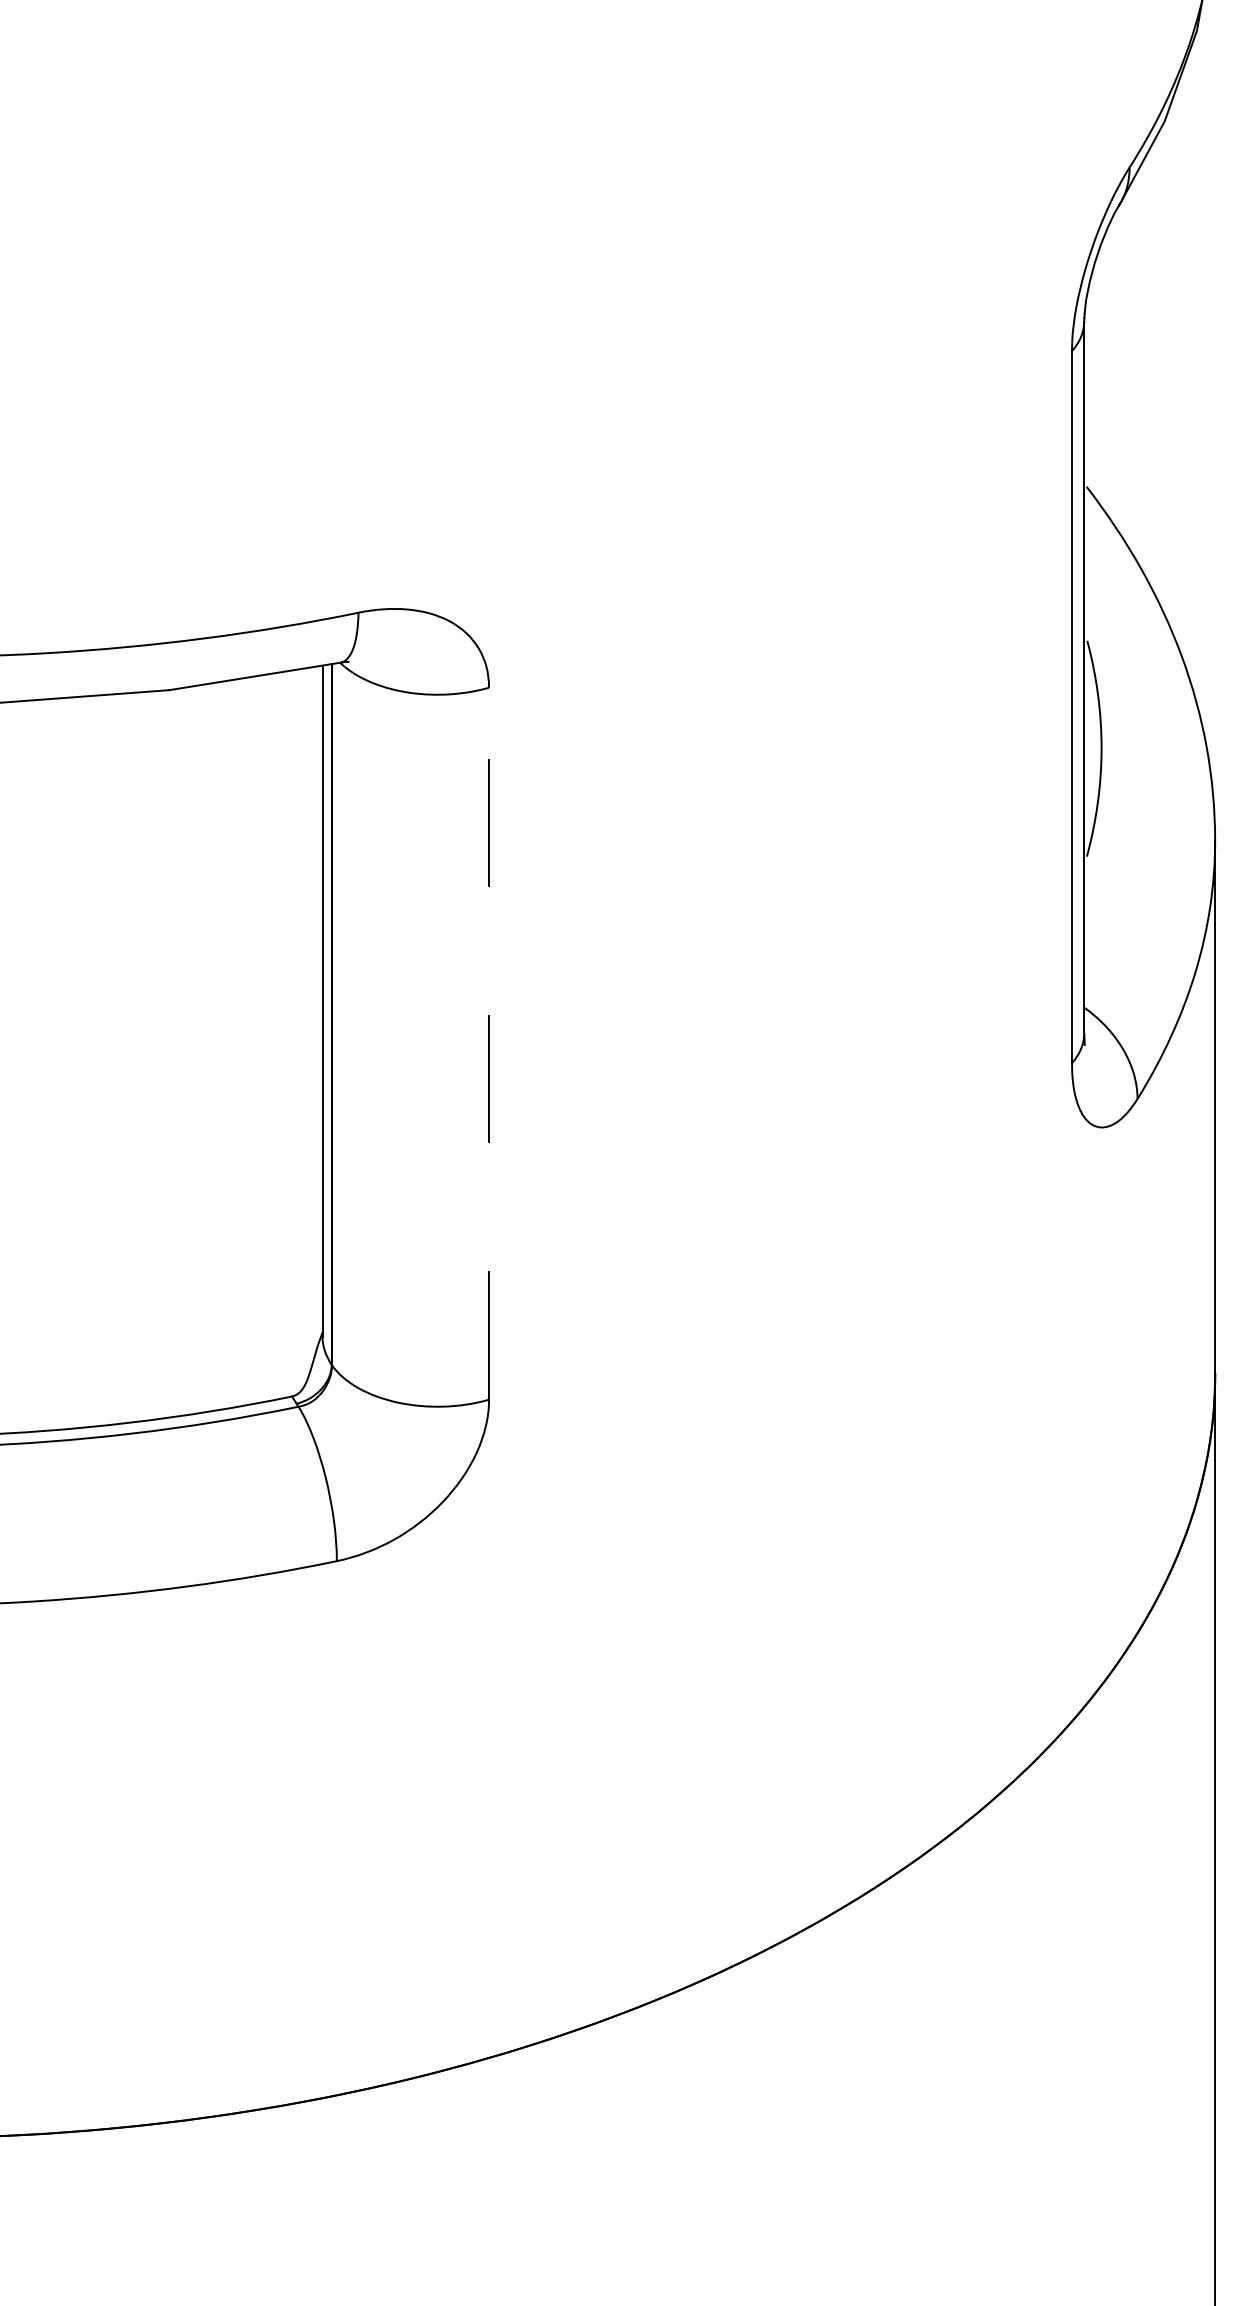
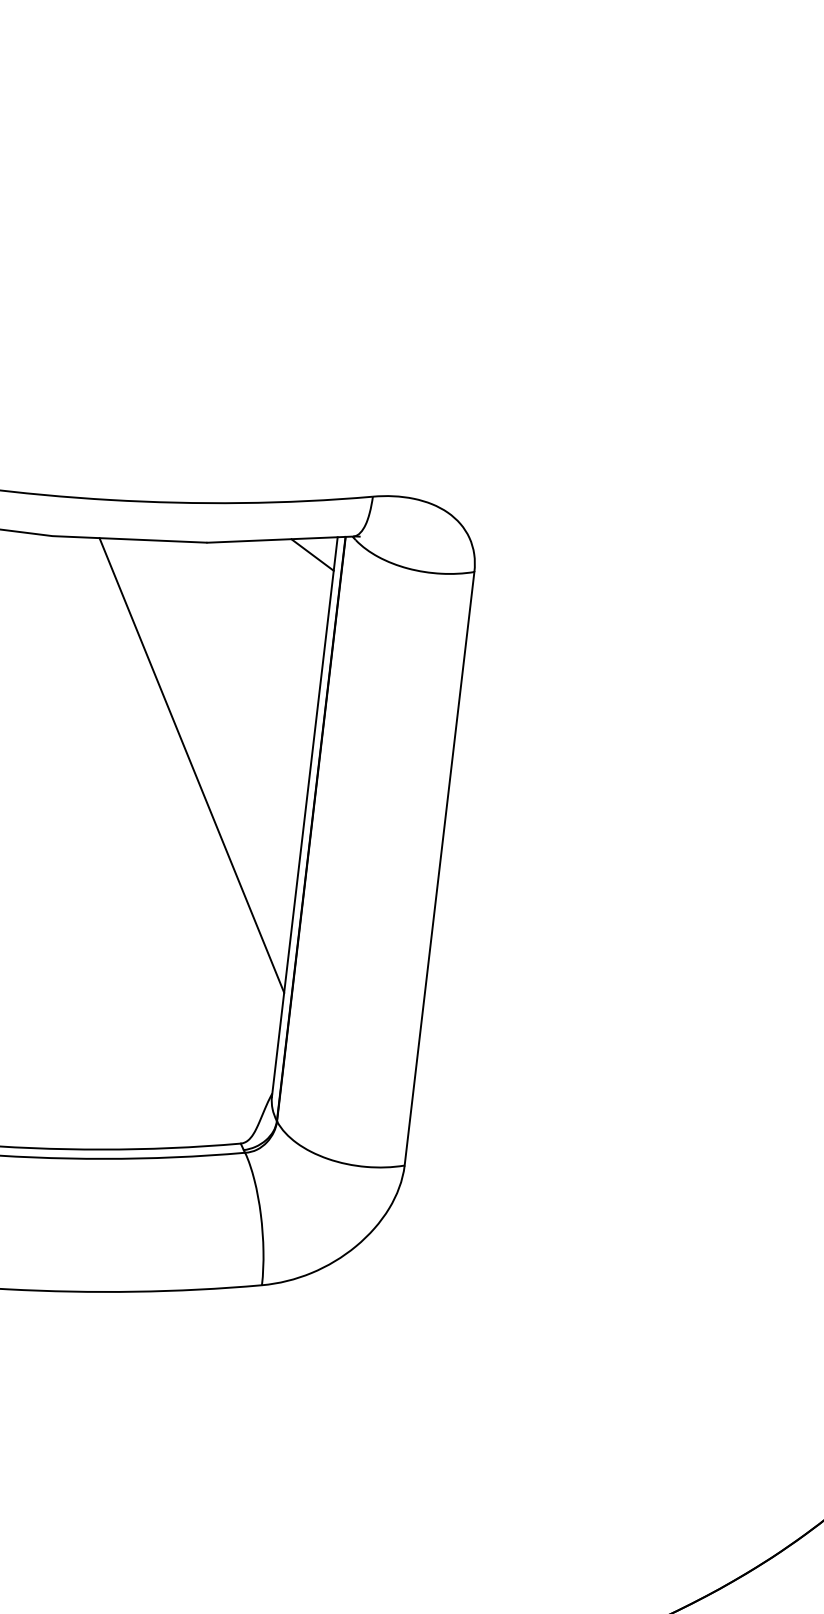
line: (295, 689) -> (312, 554), added
line: (181, 955) -> (191, 765), added
line: (489, 1043) -> (439, 868), dashed -> solid

